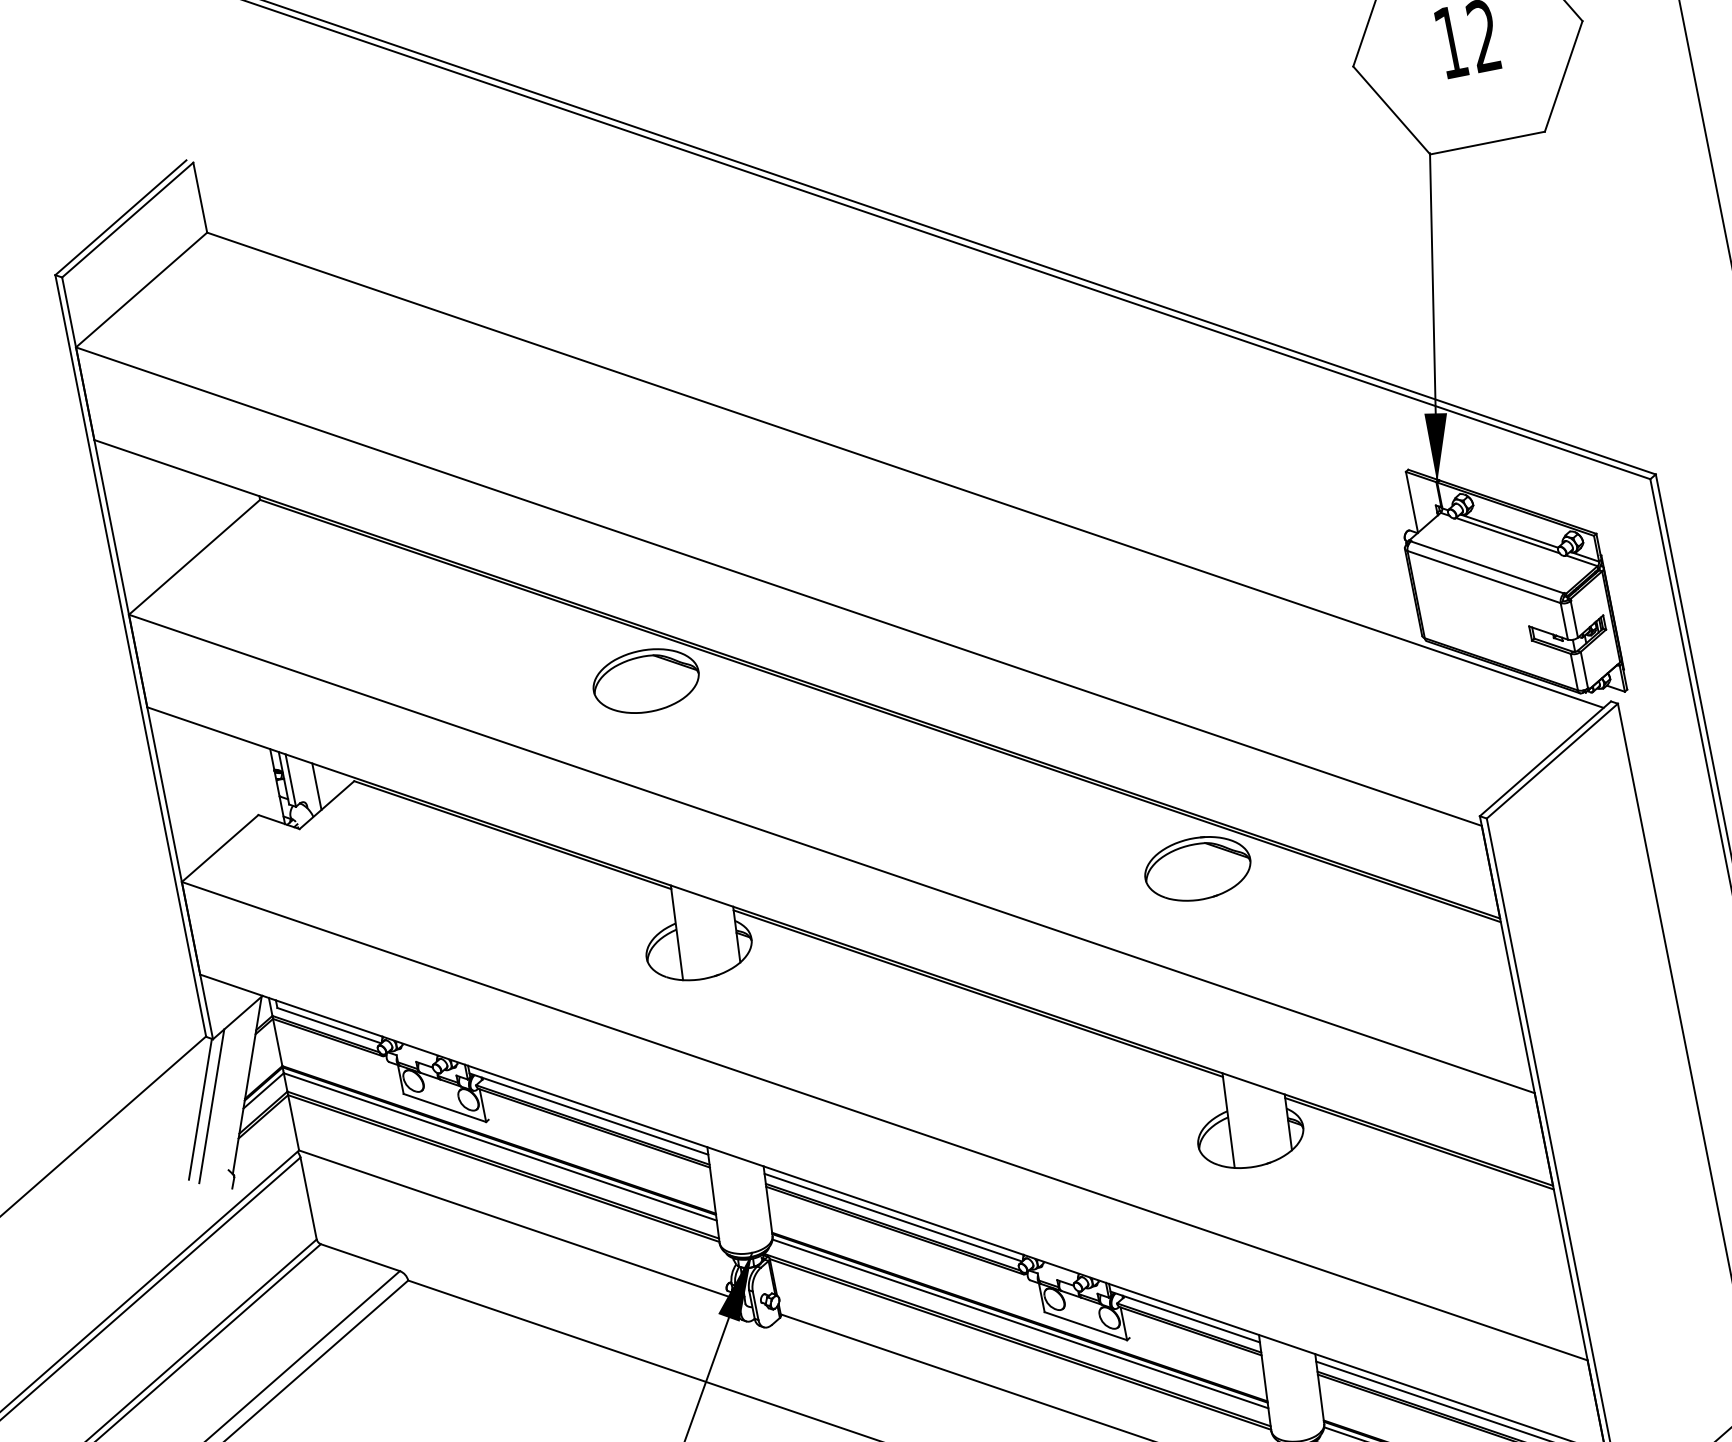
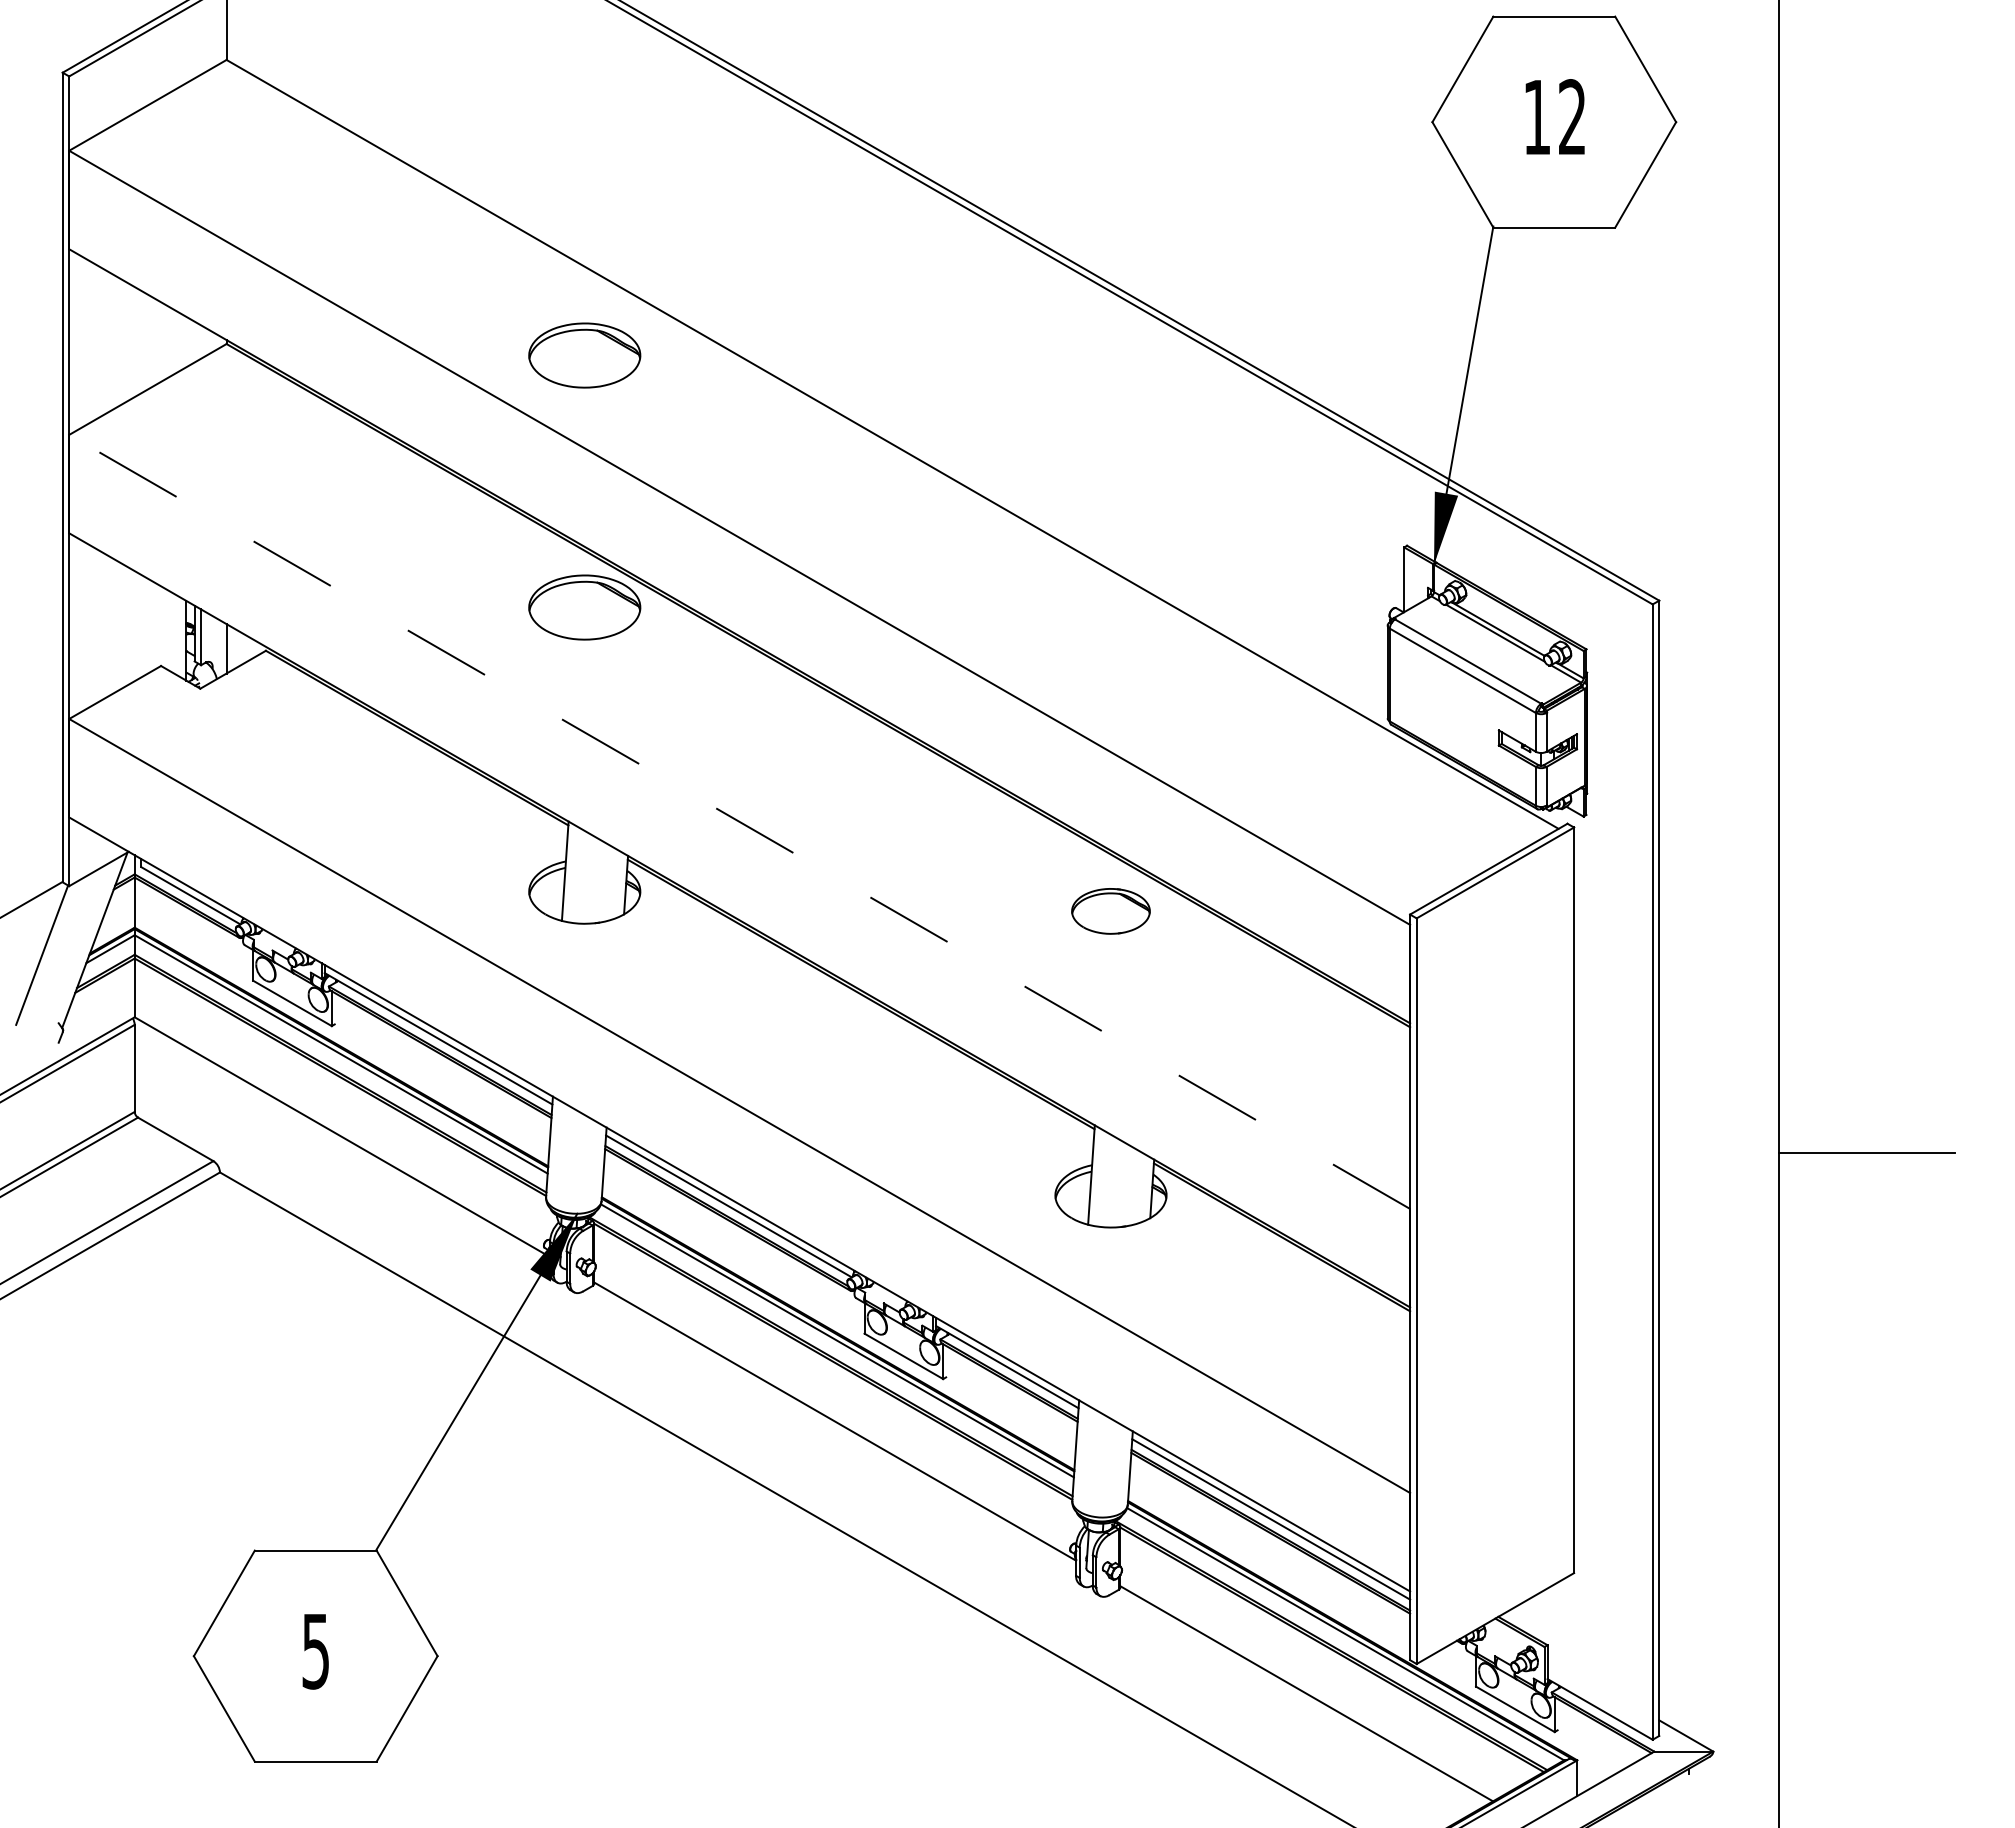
part: (598, 444) -> (584, 355), added
line: (831, 853) -> (739, 821), solid -> dashed
part: (1197, 869) -> (1110, 911), size x0.7
line: (211, 1106) -> (54, 954), removed

